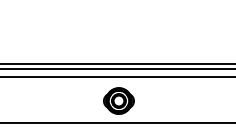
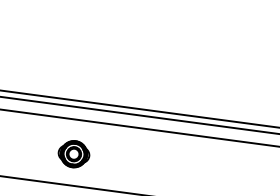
part: (118, 100) -> (73, 153), size x0.7

